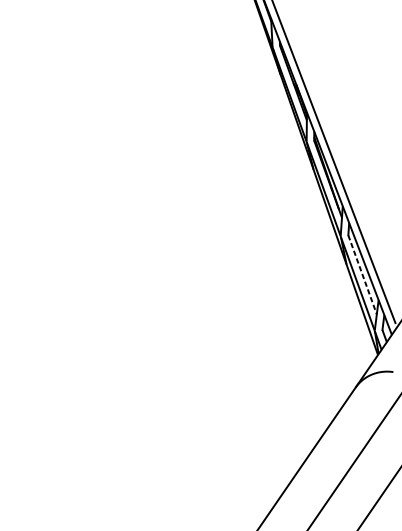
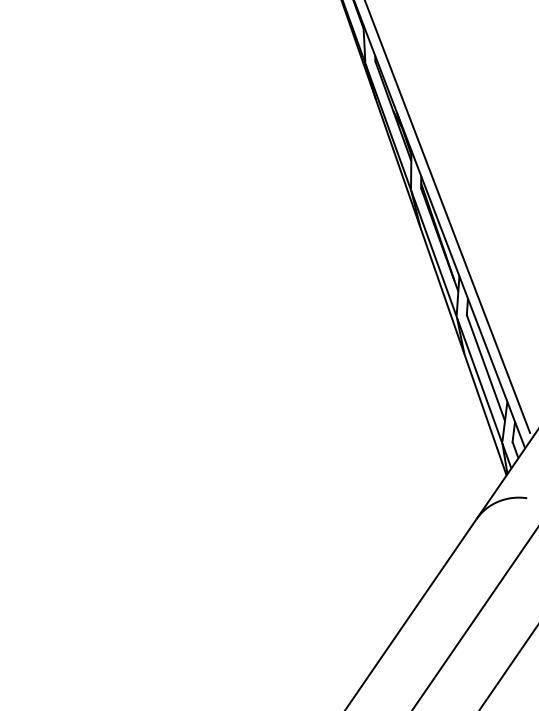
line: (363, 275) -> (486, 368), dashed -> solid

